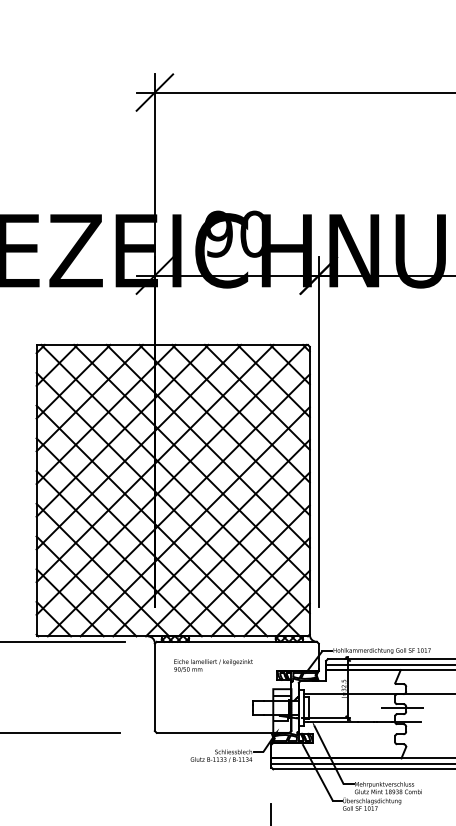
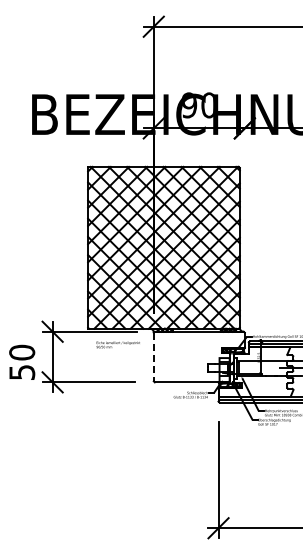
line: (318, 432) -> (244, 215), removed
text: (211, 664) -> (117, 344), moved
line: (154, 688) -> (153, 357), solid -> dashed

